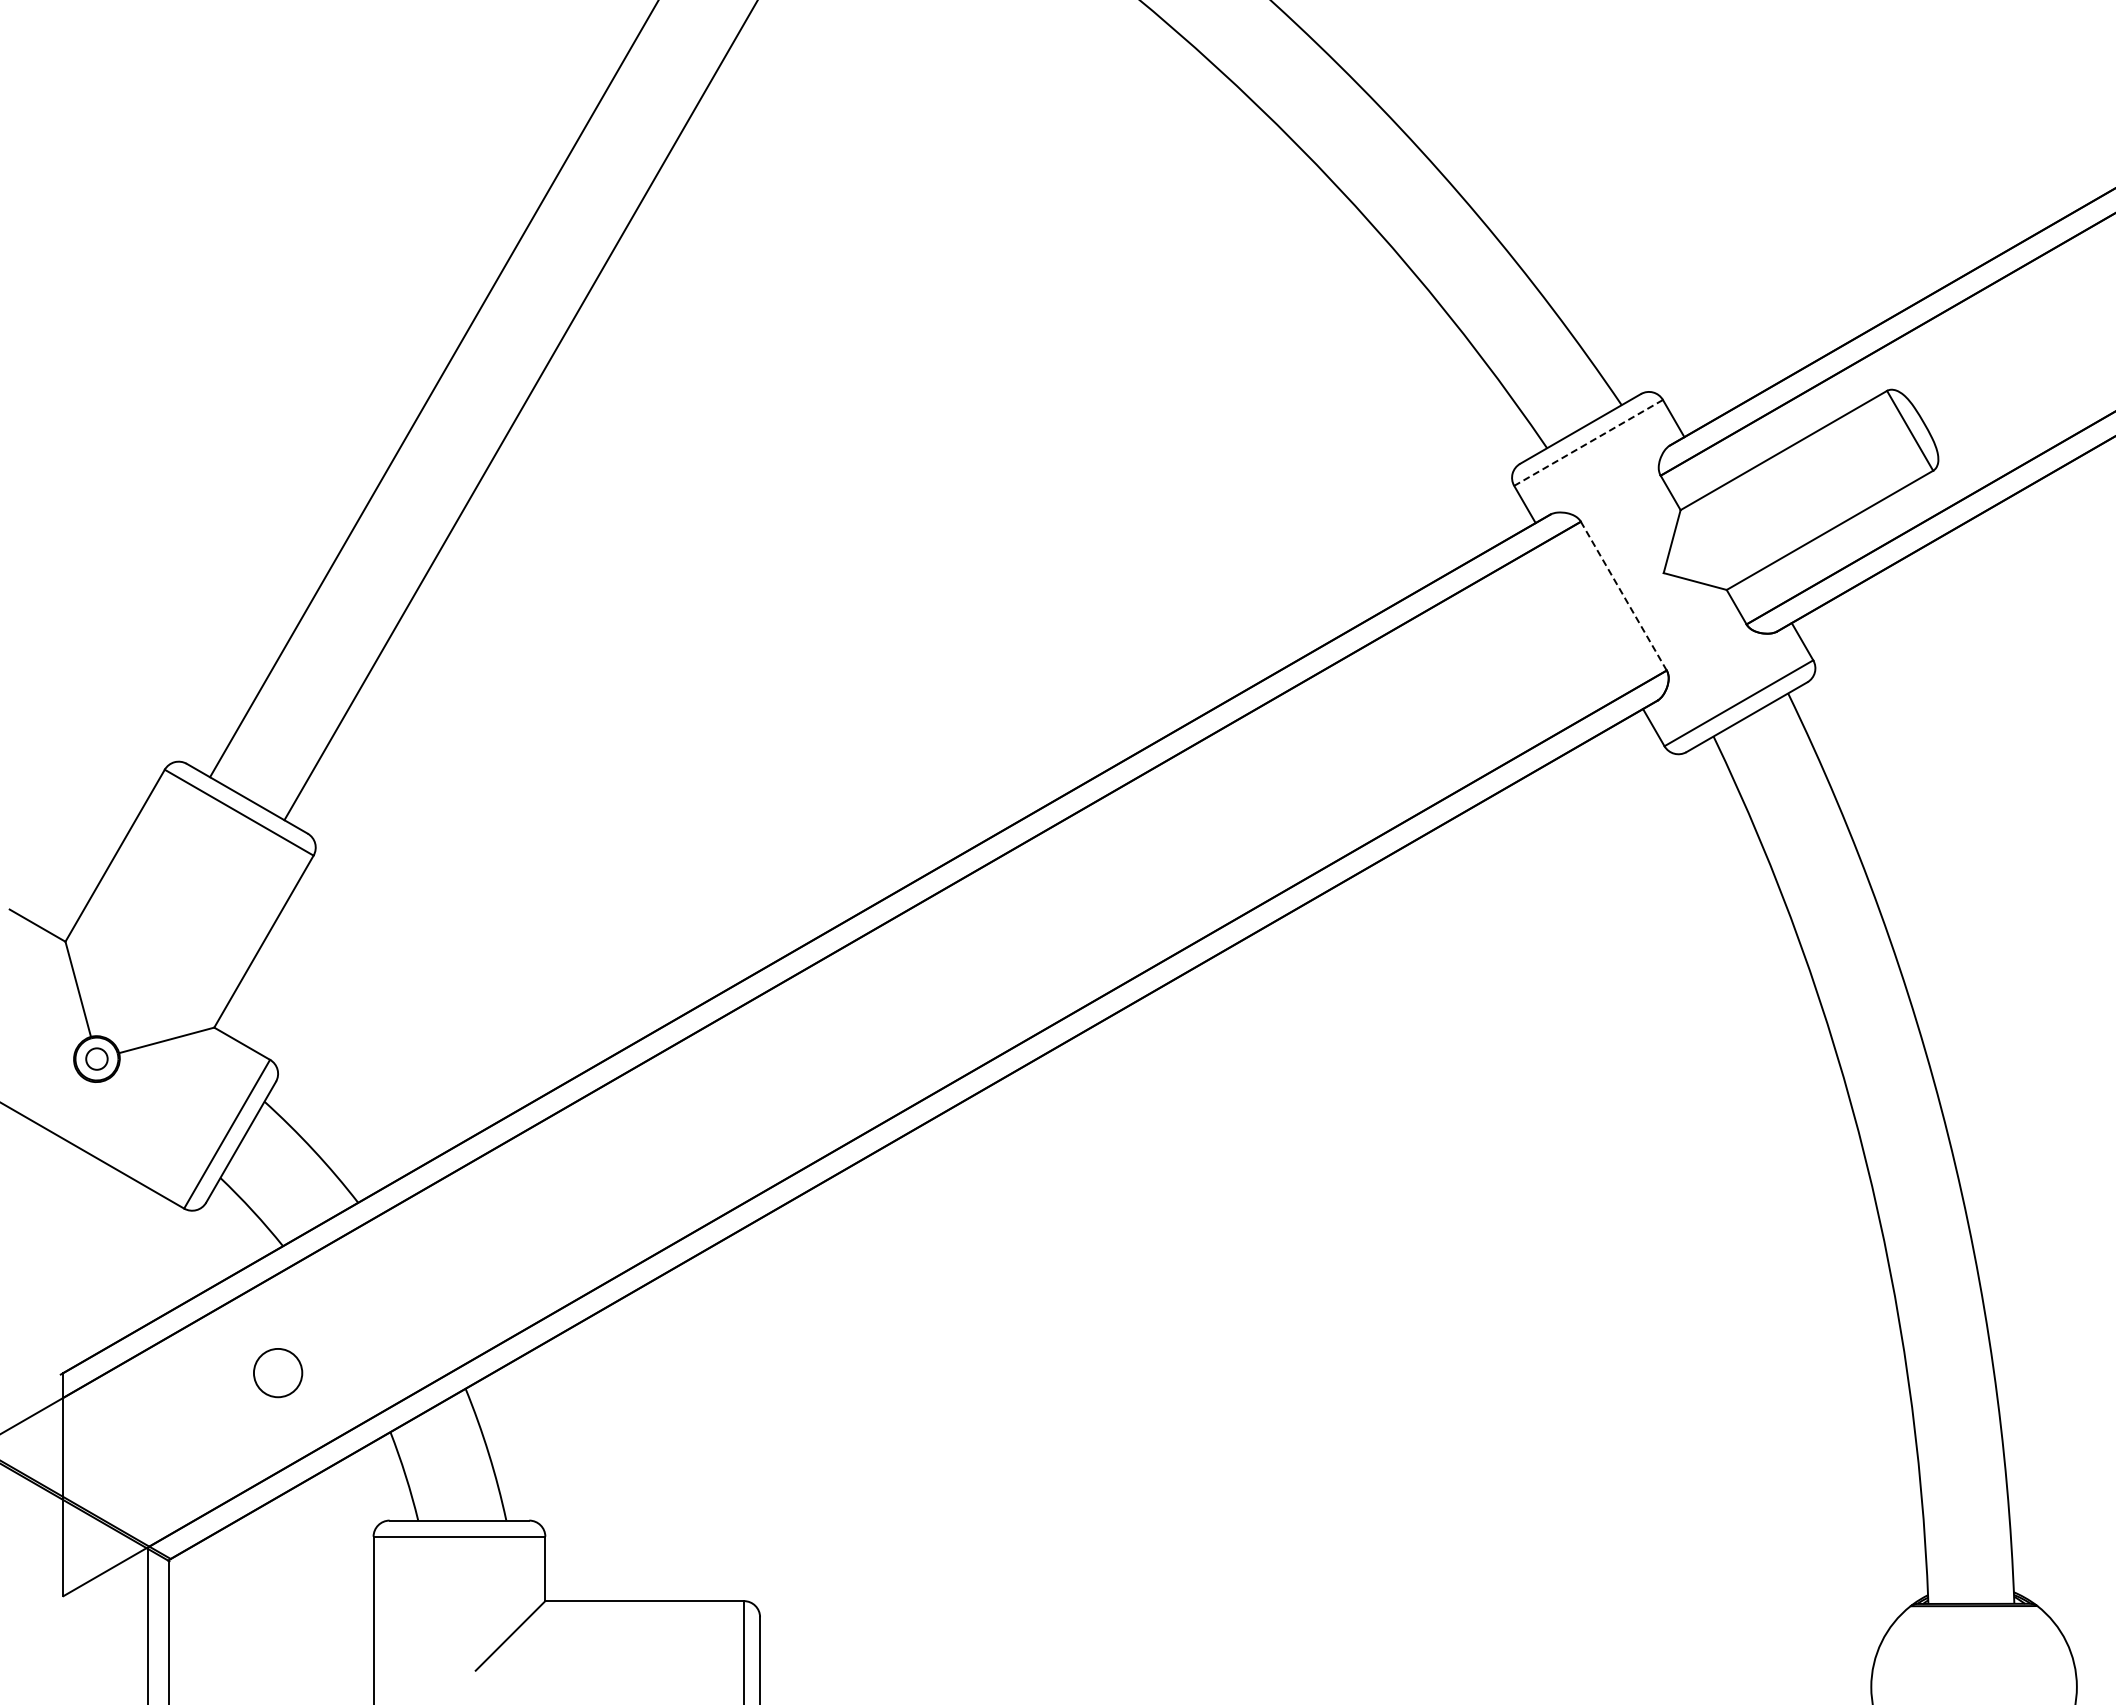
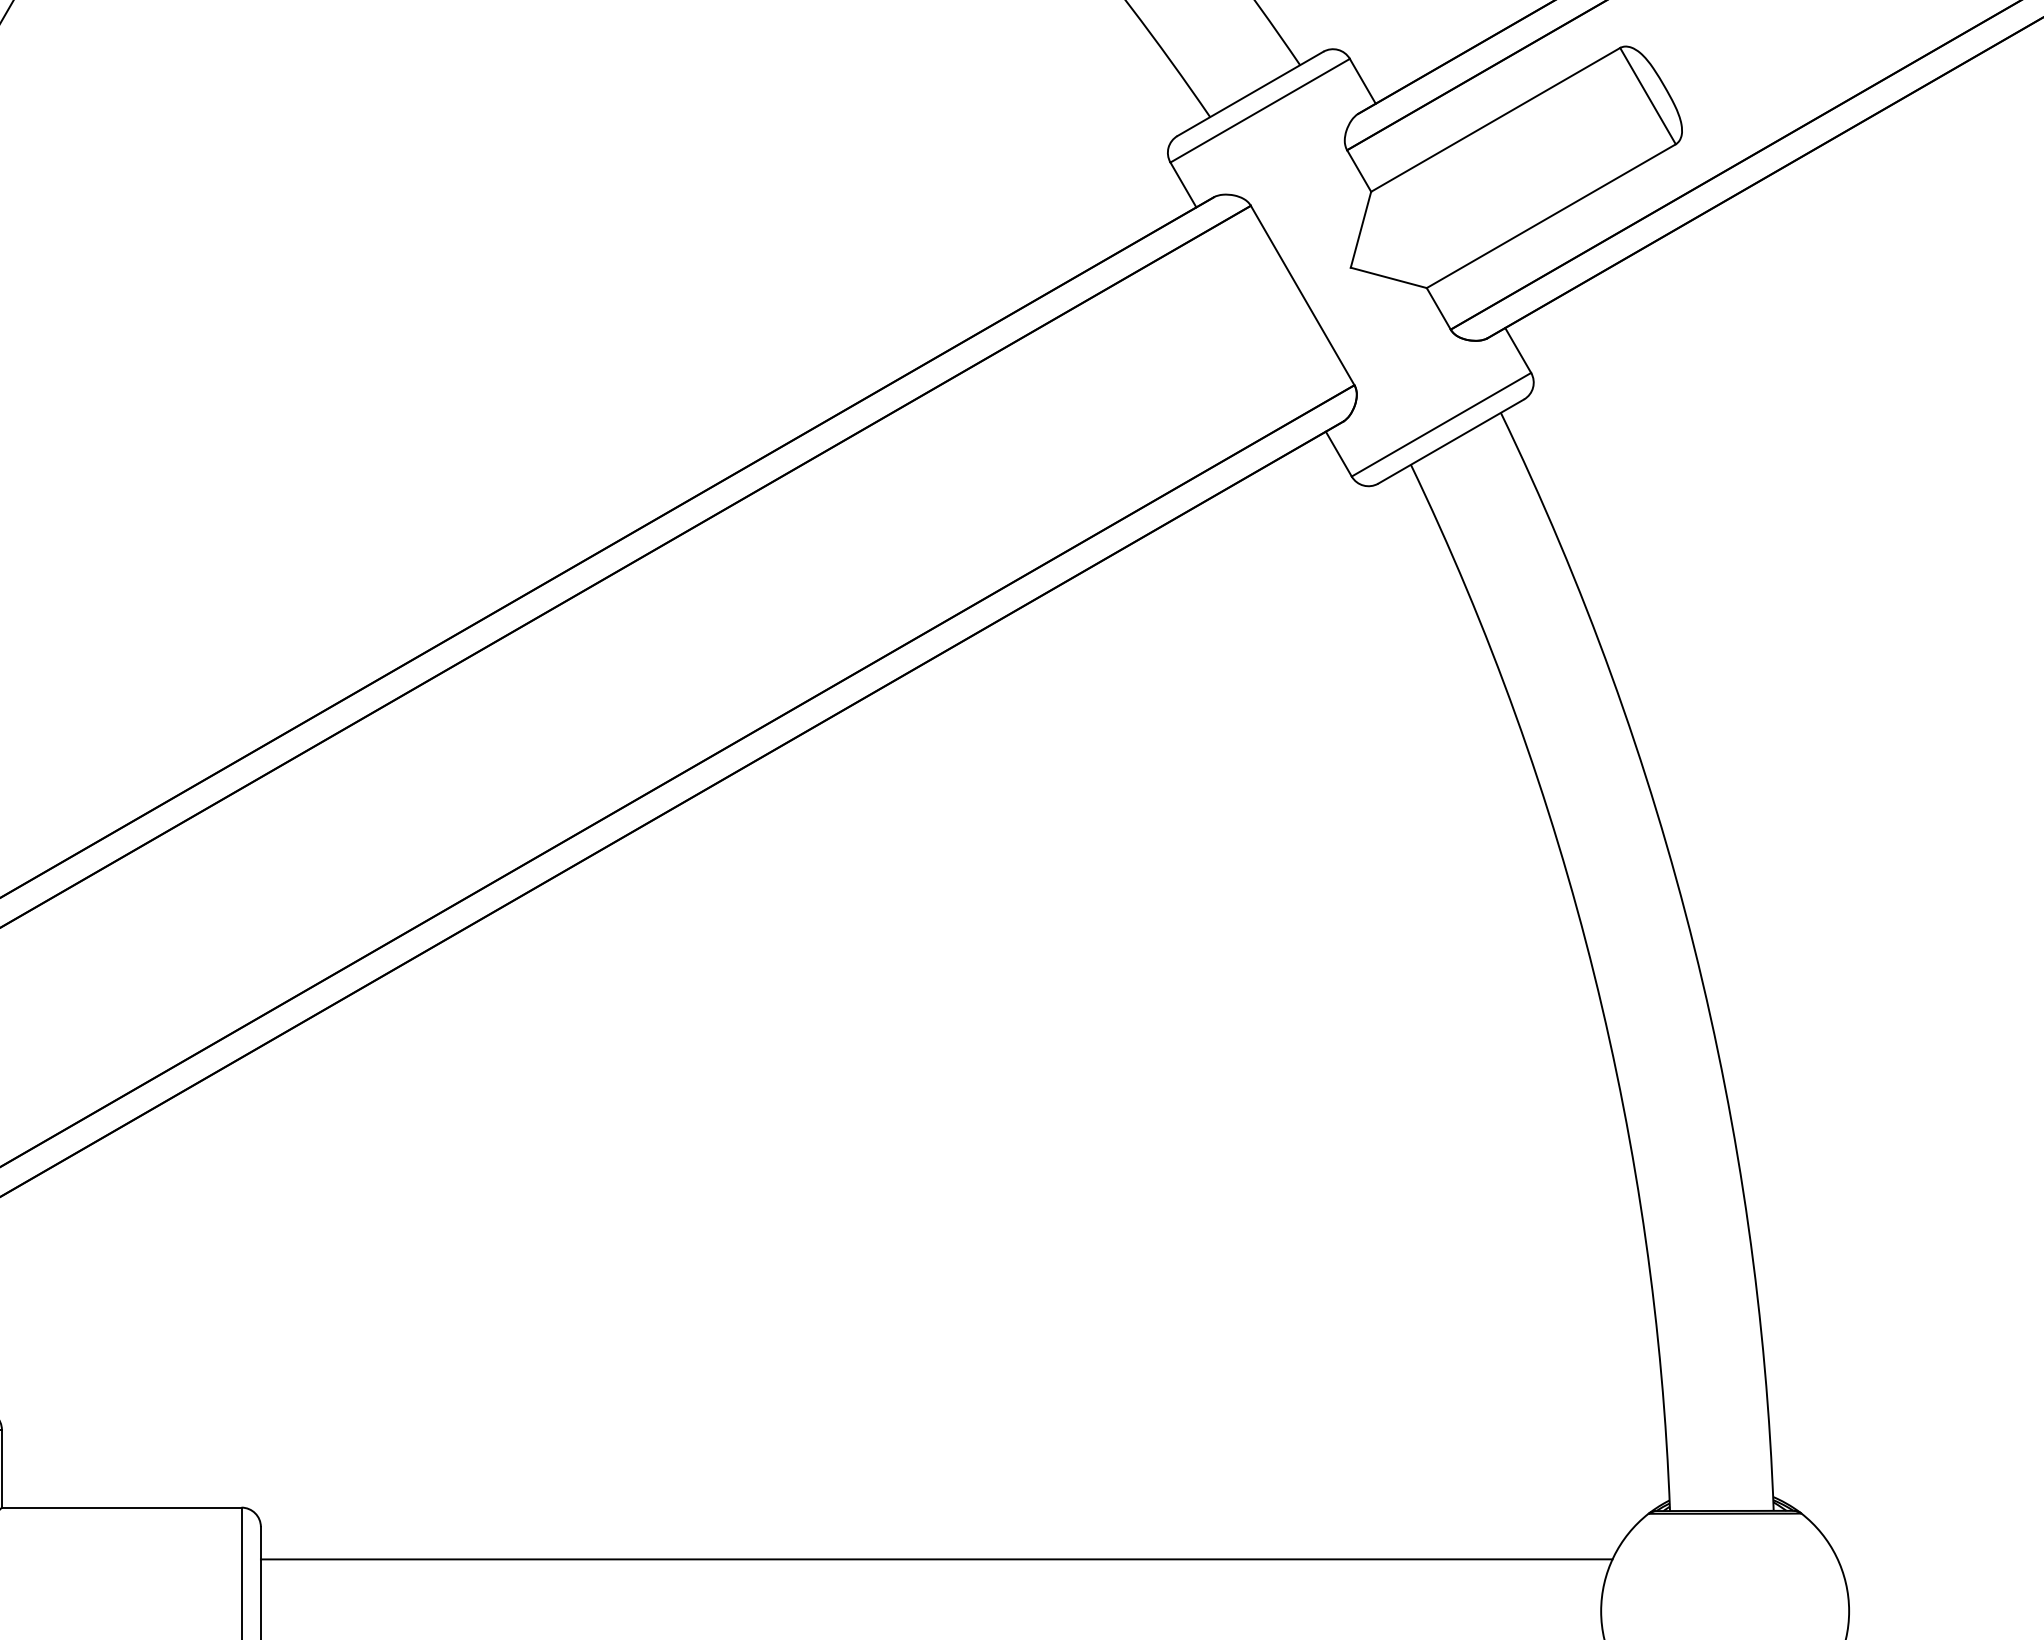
line: (1588, 442) -> (1260, 110), dashed -> solid
line: (1623, 596) -> (1302, 295), dashed -> solid
line: (1320, 1644) -> (936, 1559), added

